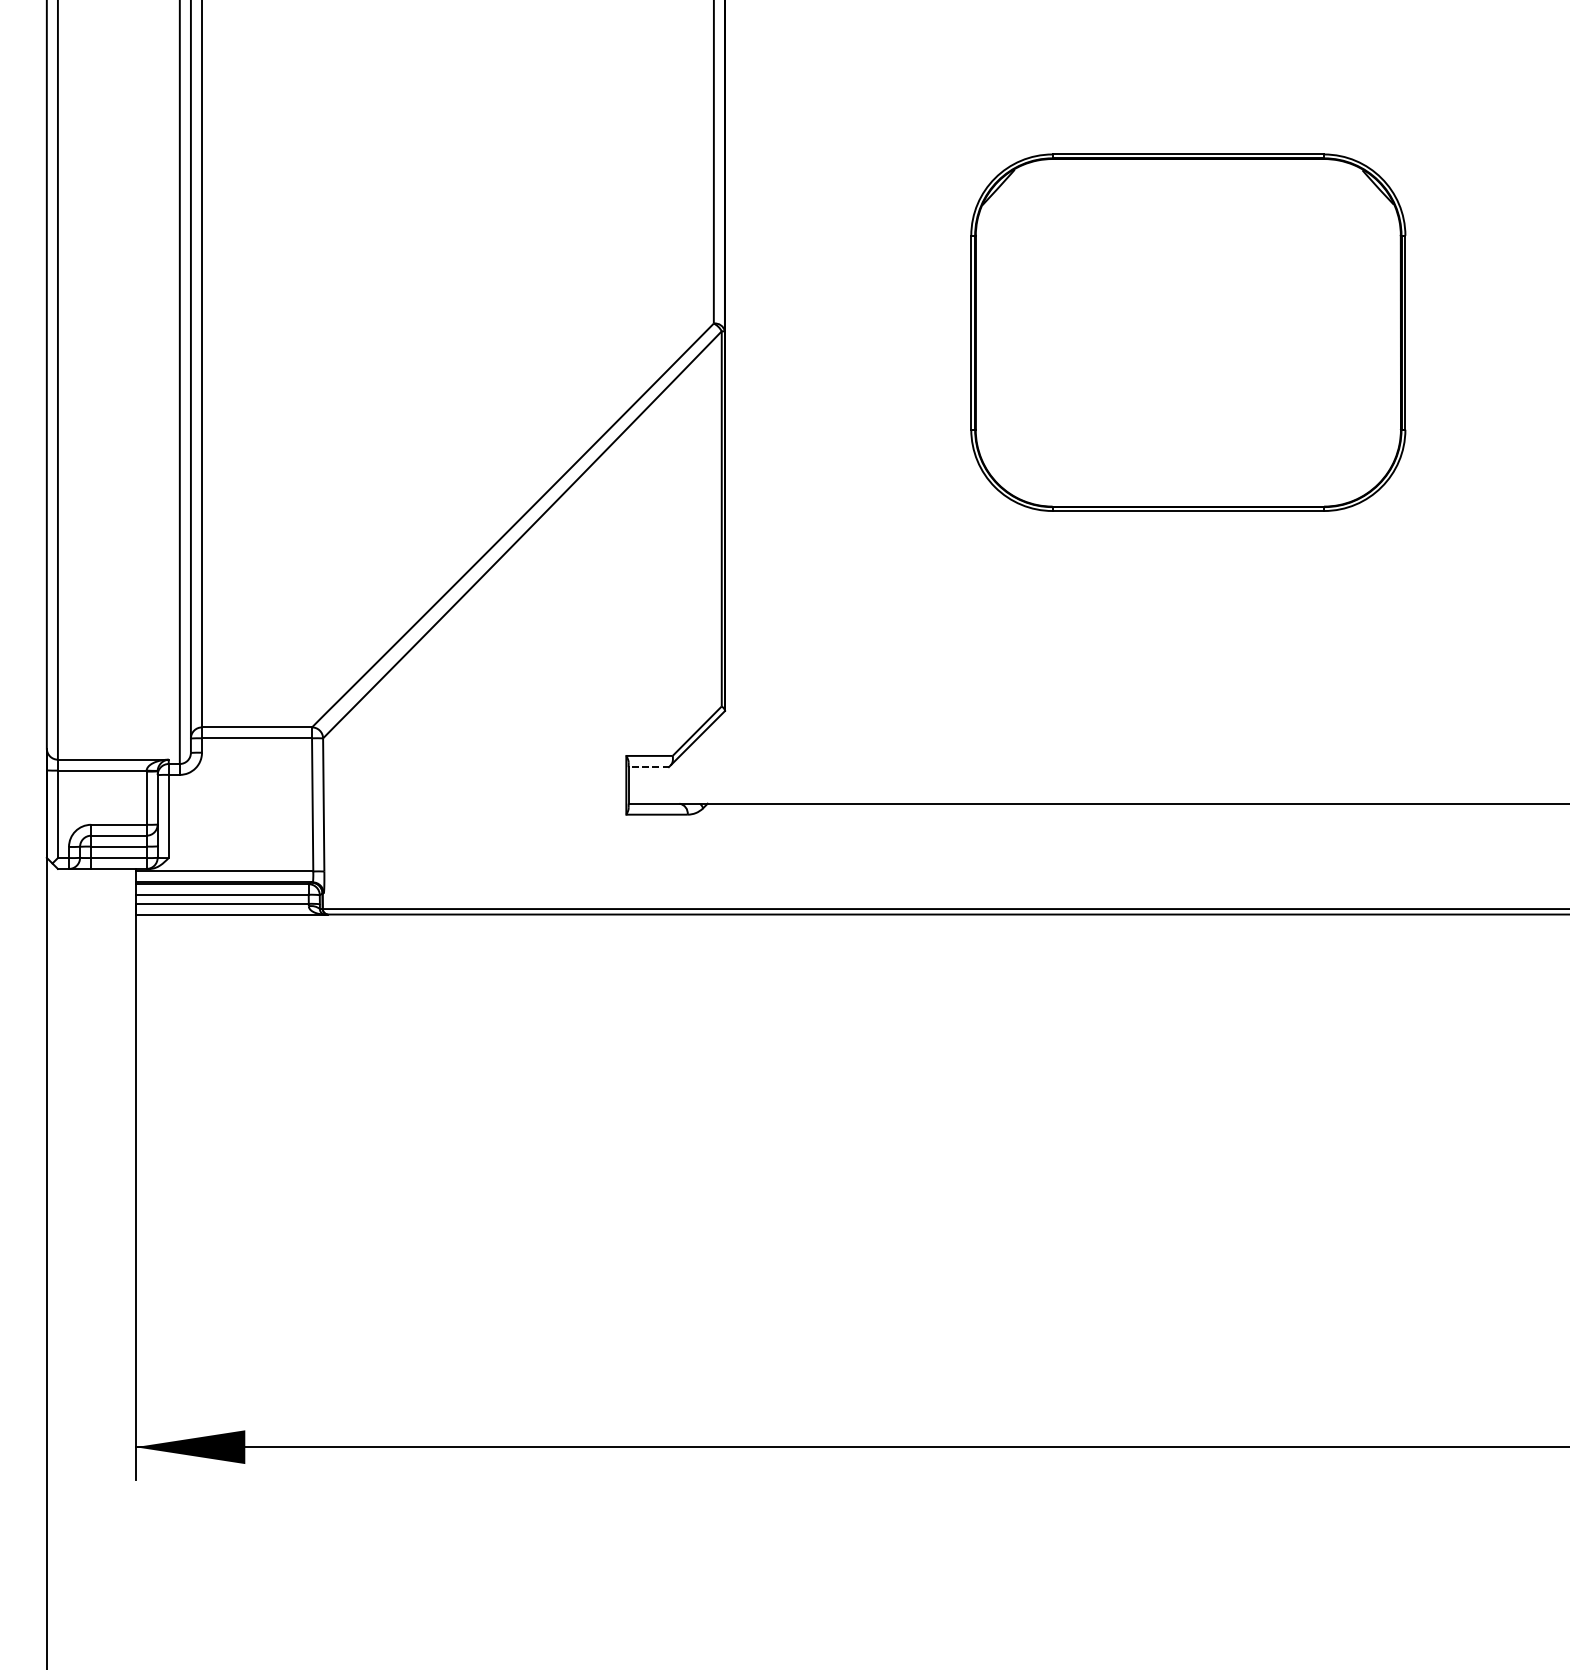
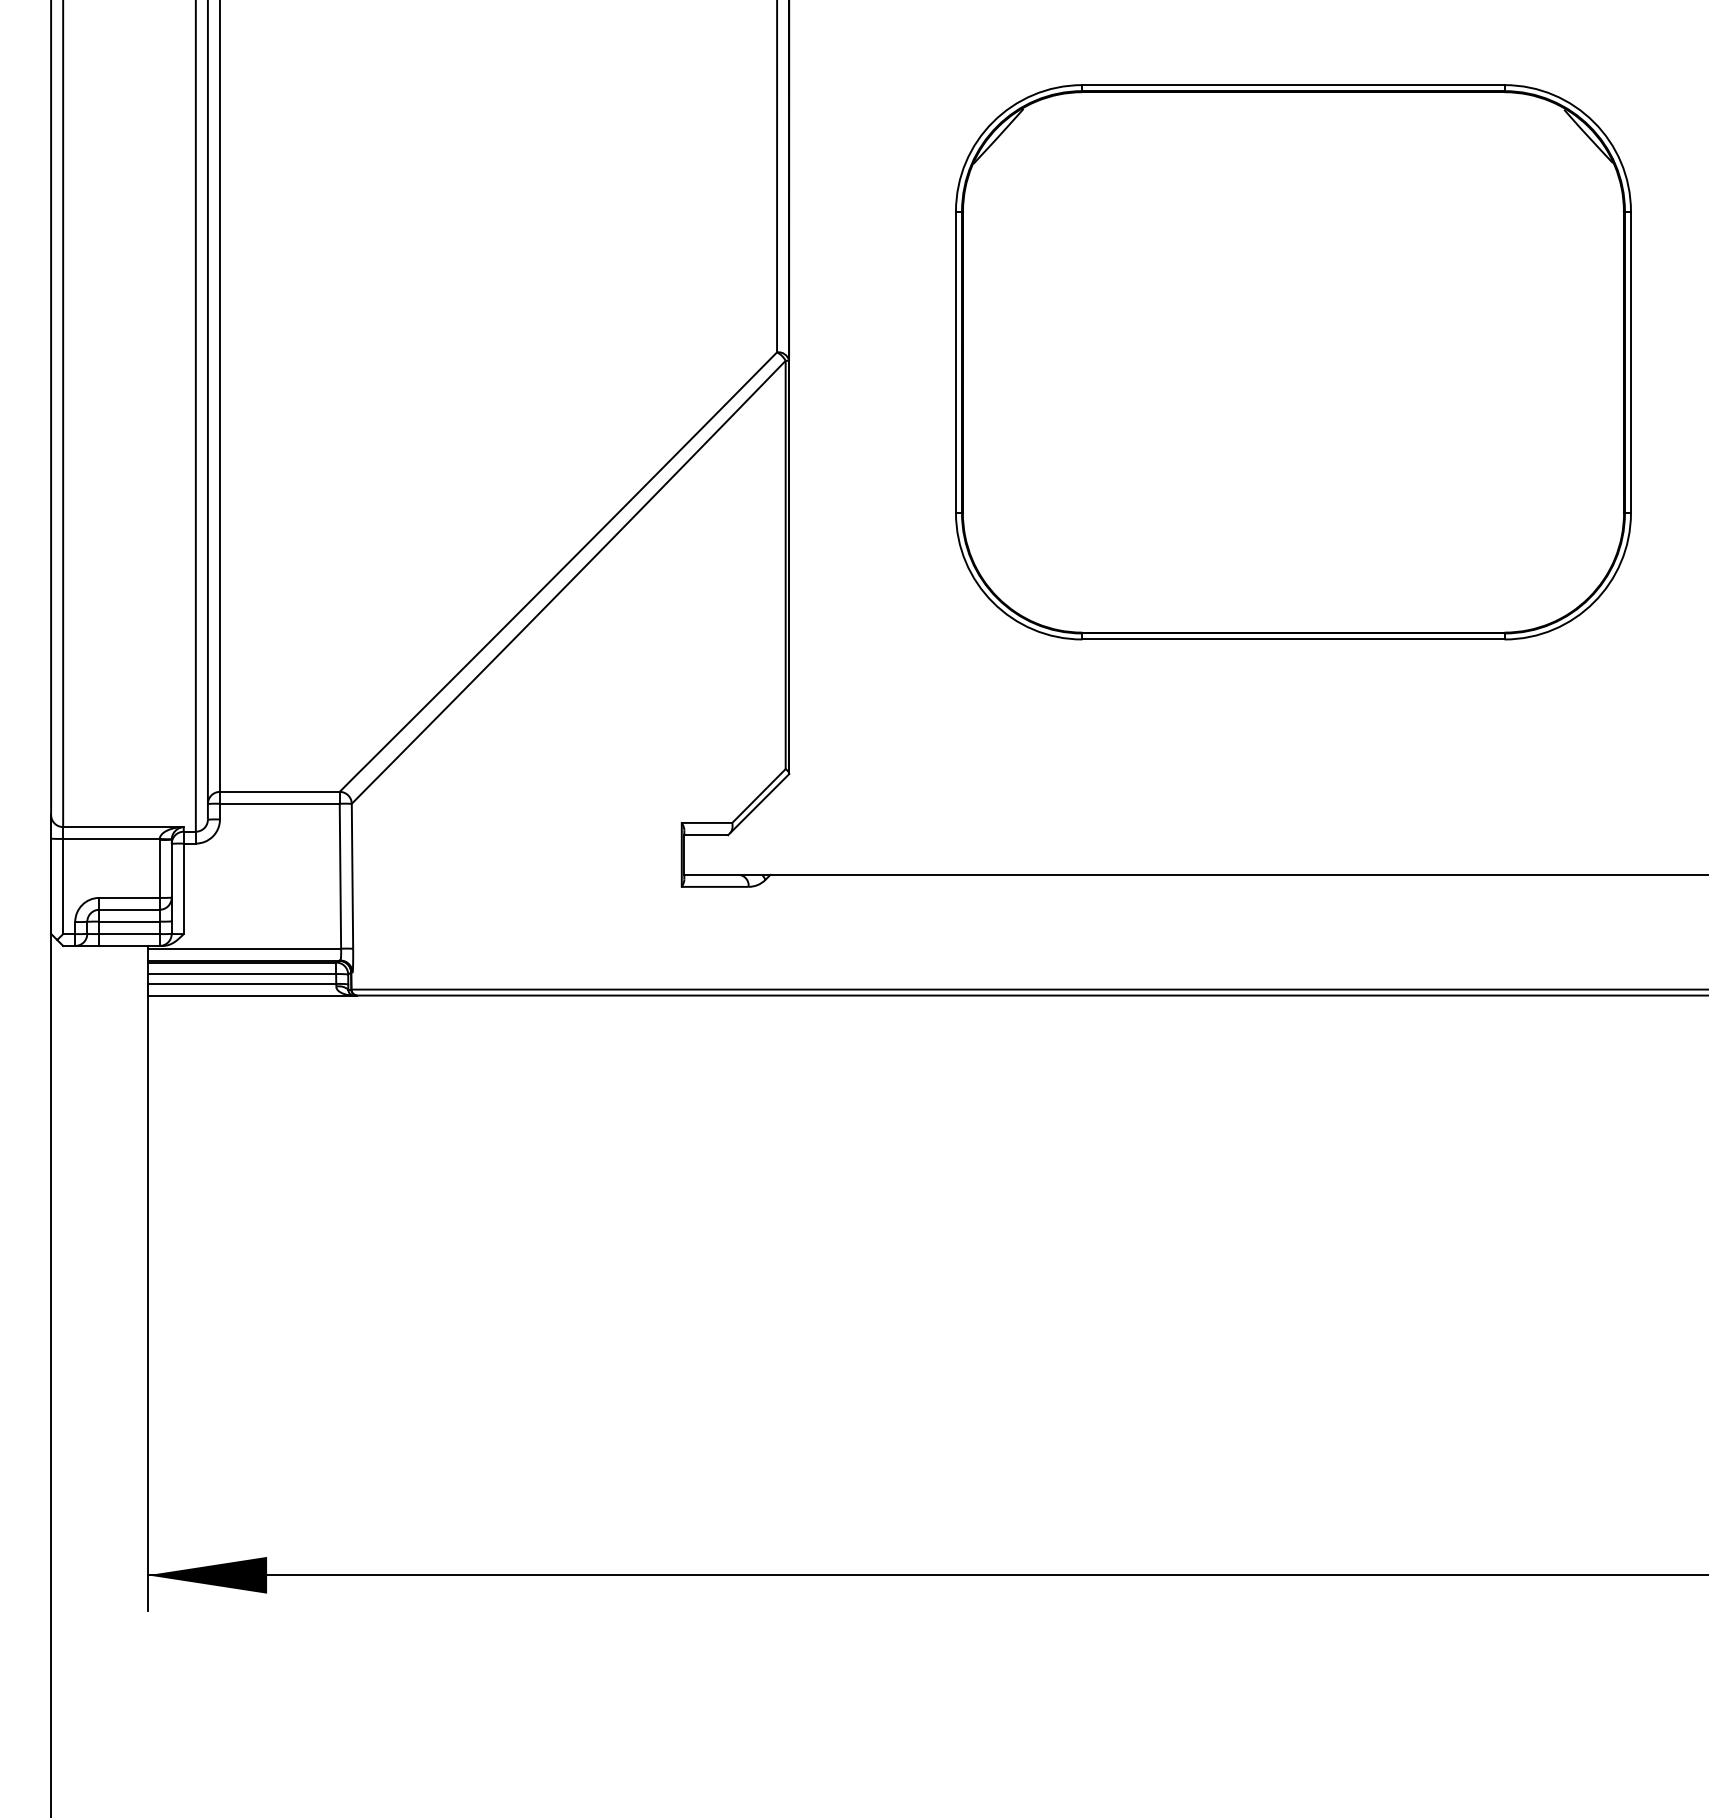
part: (1188, 332) -> (1293, 362), size x1.43
line: (649, 767) -> (706, 835), dashed -> solid

